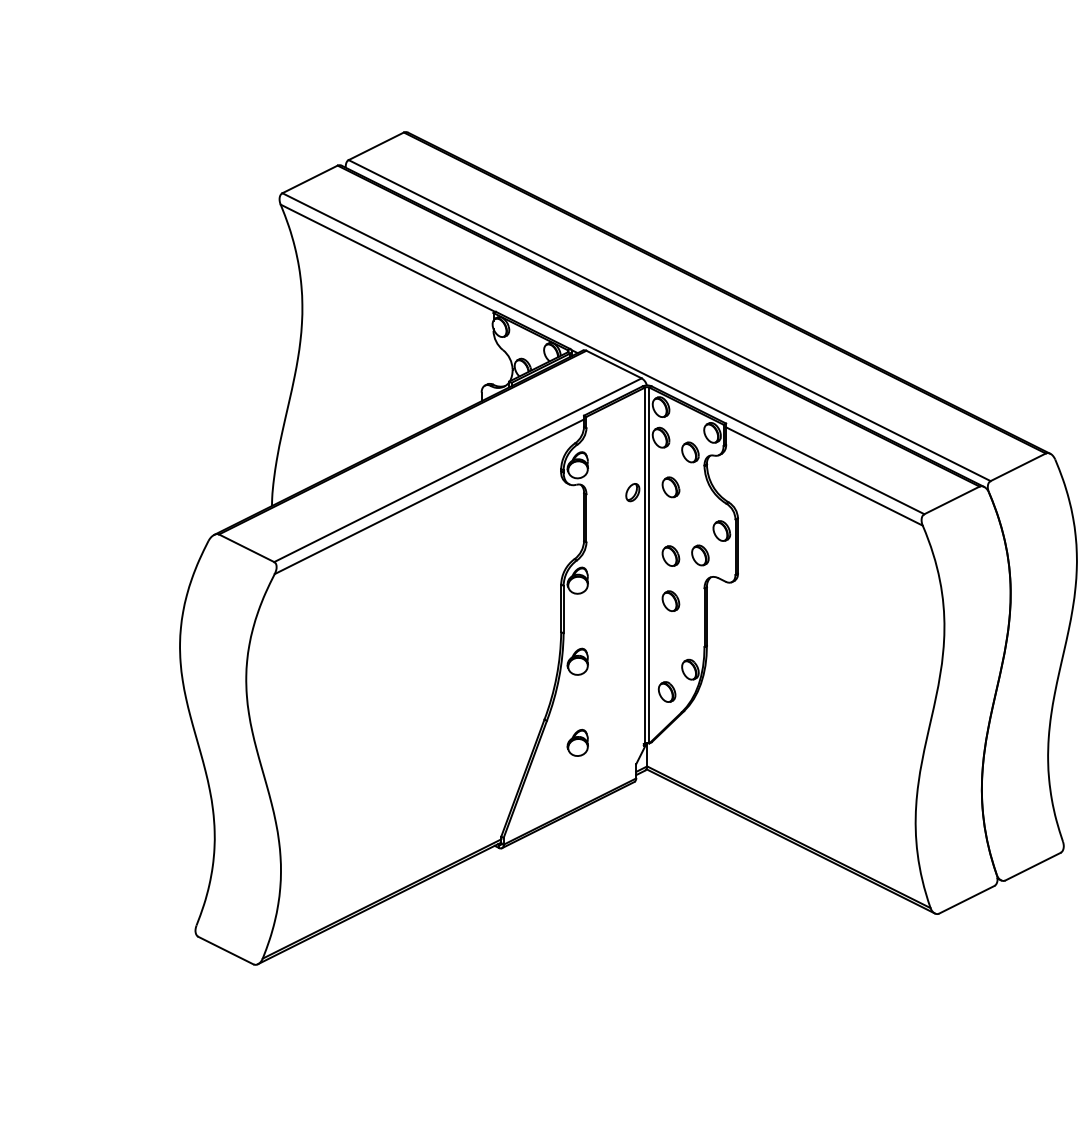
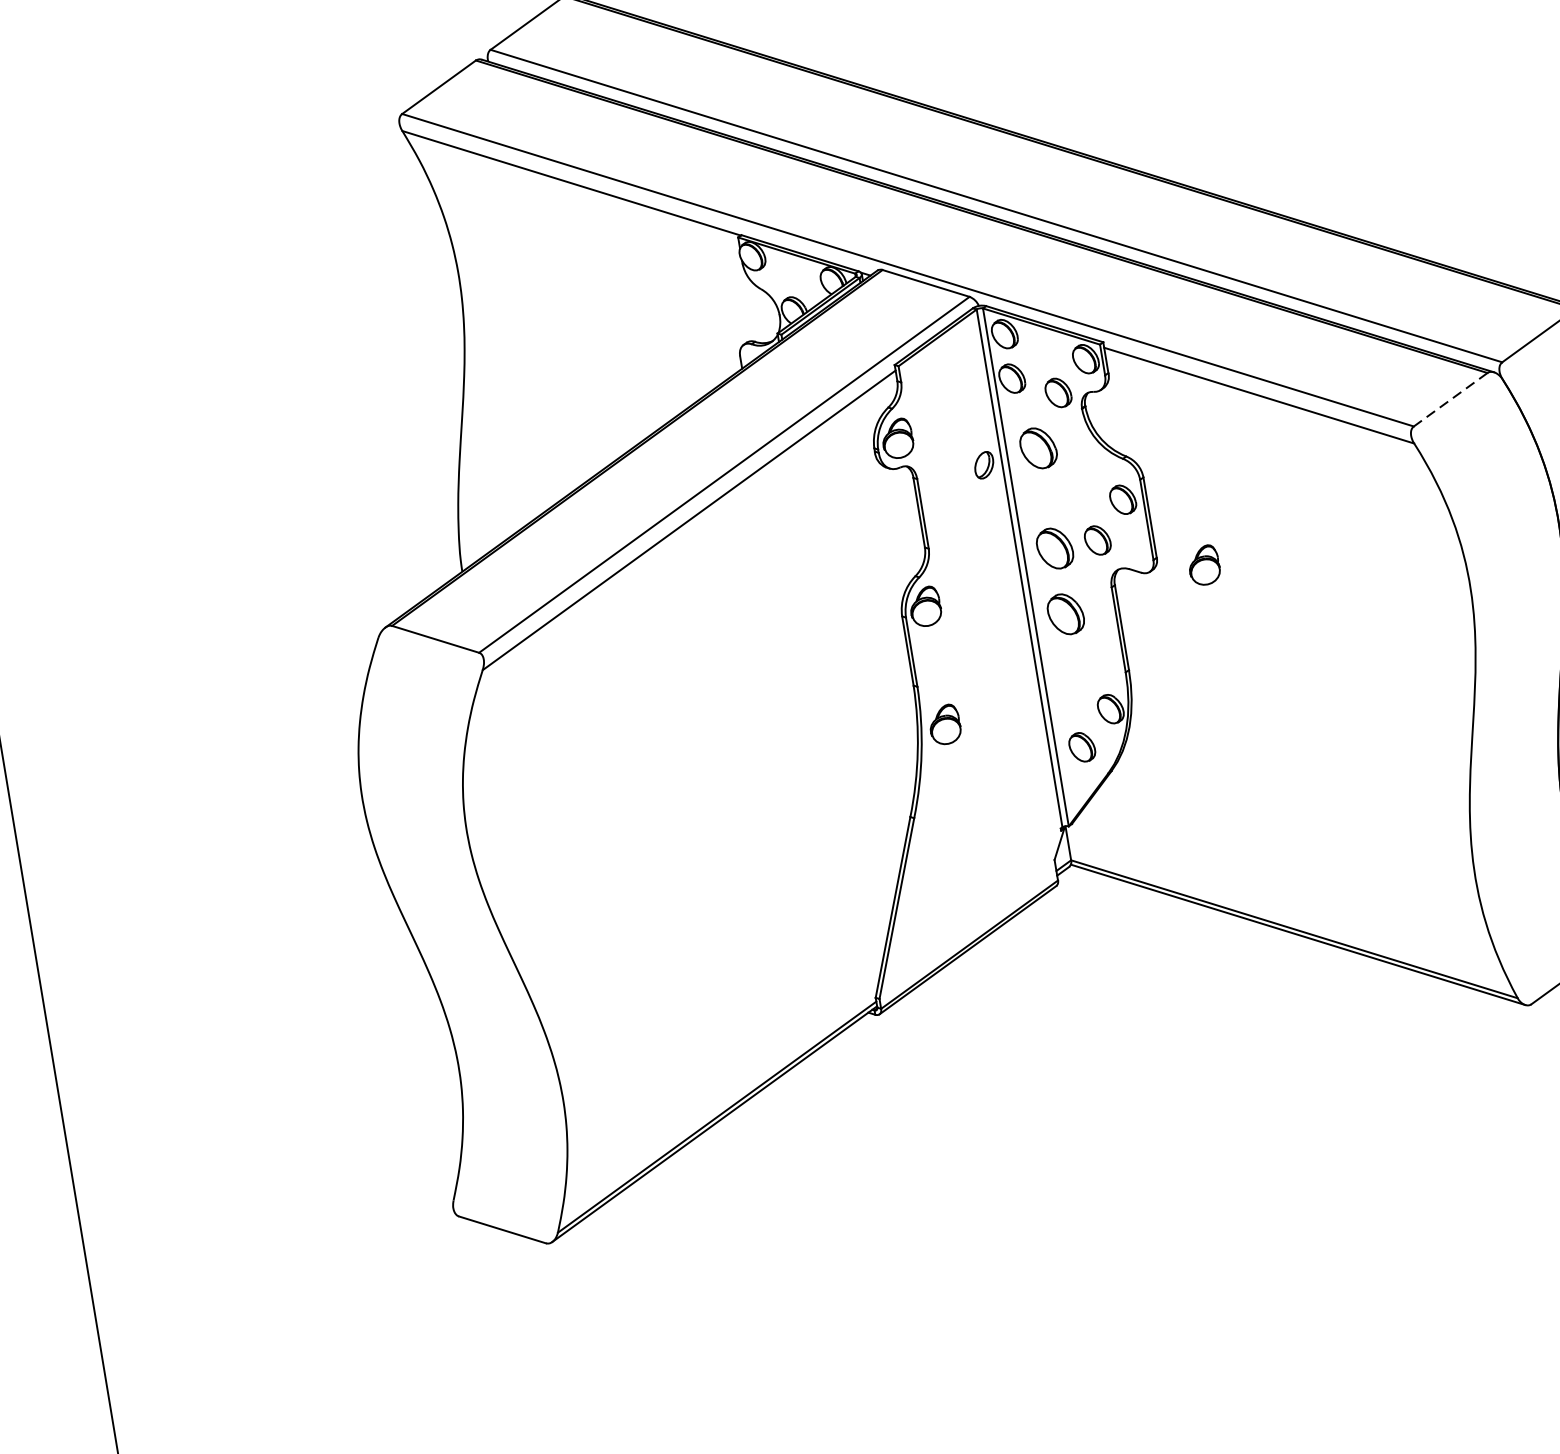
part: (670, 487) -> (1037, 448), size x1.4
line: (952, 500) -> (1451, 399), solid -> dashed
part: (670, 555) -> (1054, 547), size x1.4
part: (670, 600) -> (1065, 613), size x1.4
part: (577, 742) -> (1203, 564), moved

